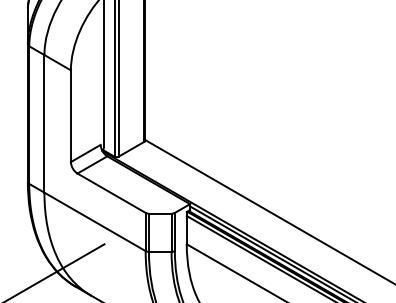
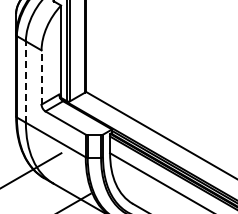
line: (70, 116) -> (41, 77), solid -> dashed
line: (43, 124) -> (25, 82), solid -> dashed

